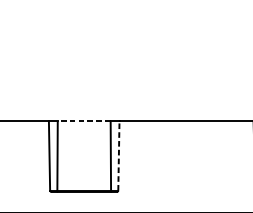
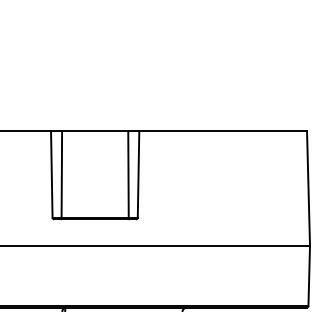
line: (83, 121) -> (94, 131), dashed -> solid
line: (118, 155) -> (138, 173), dashed -> solid

